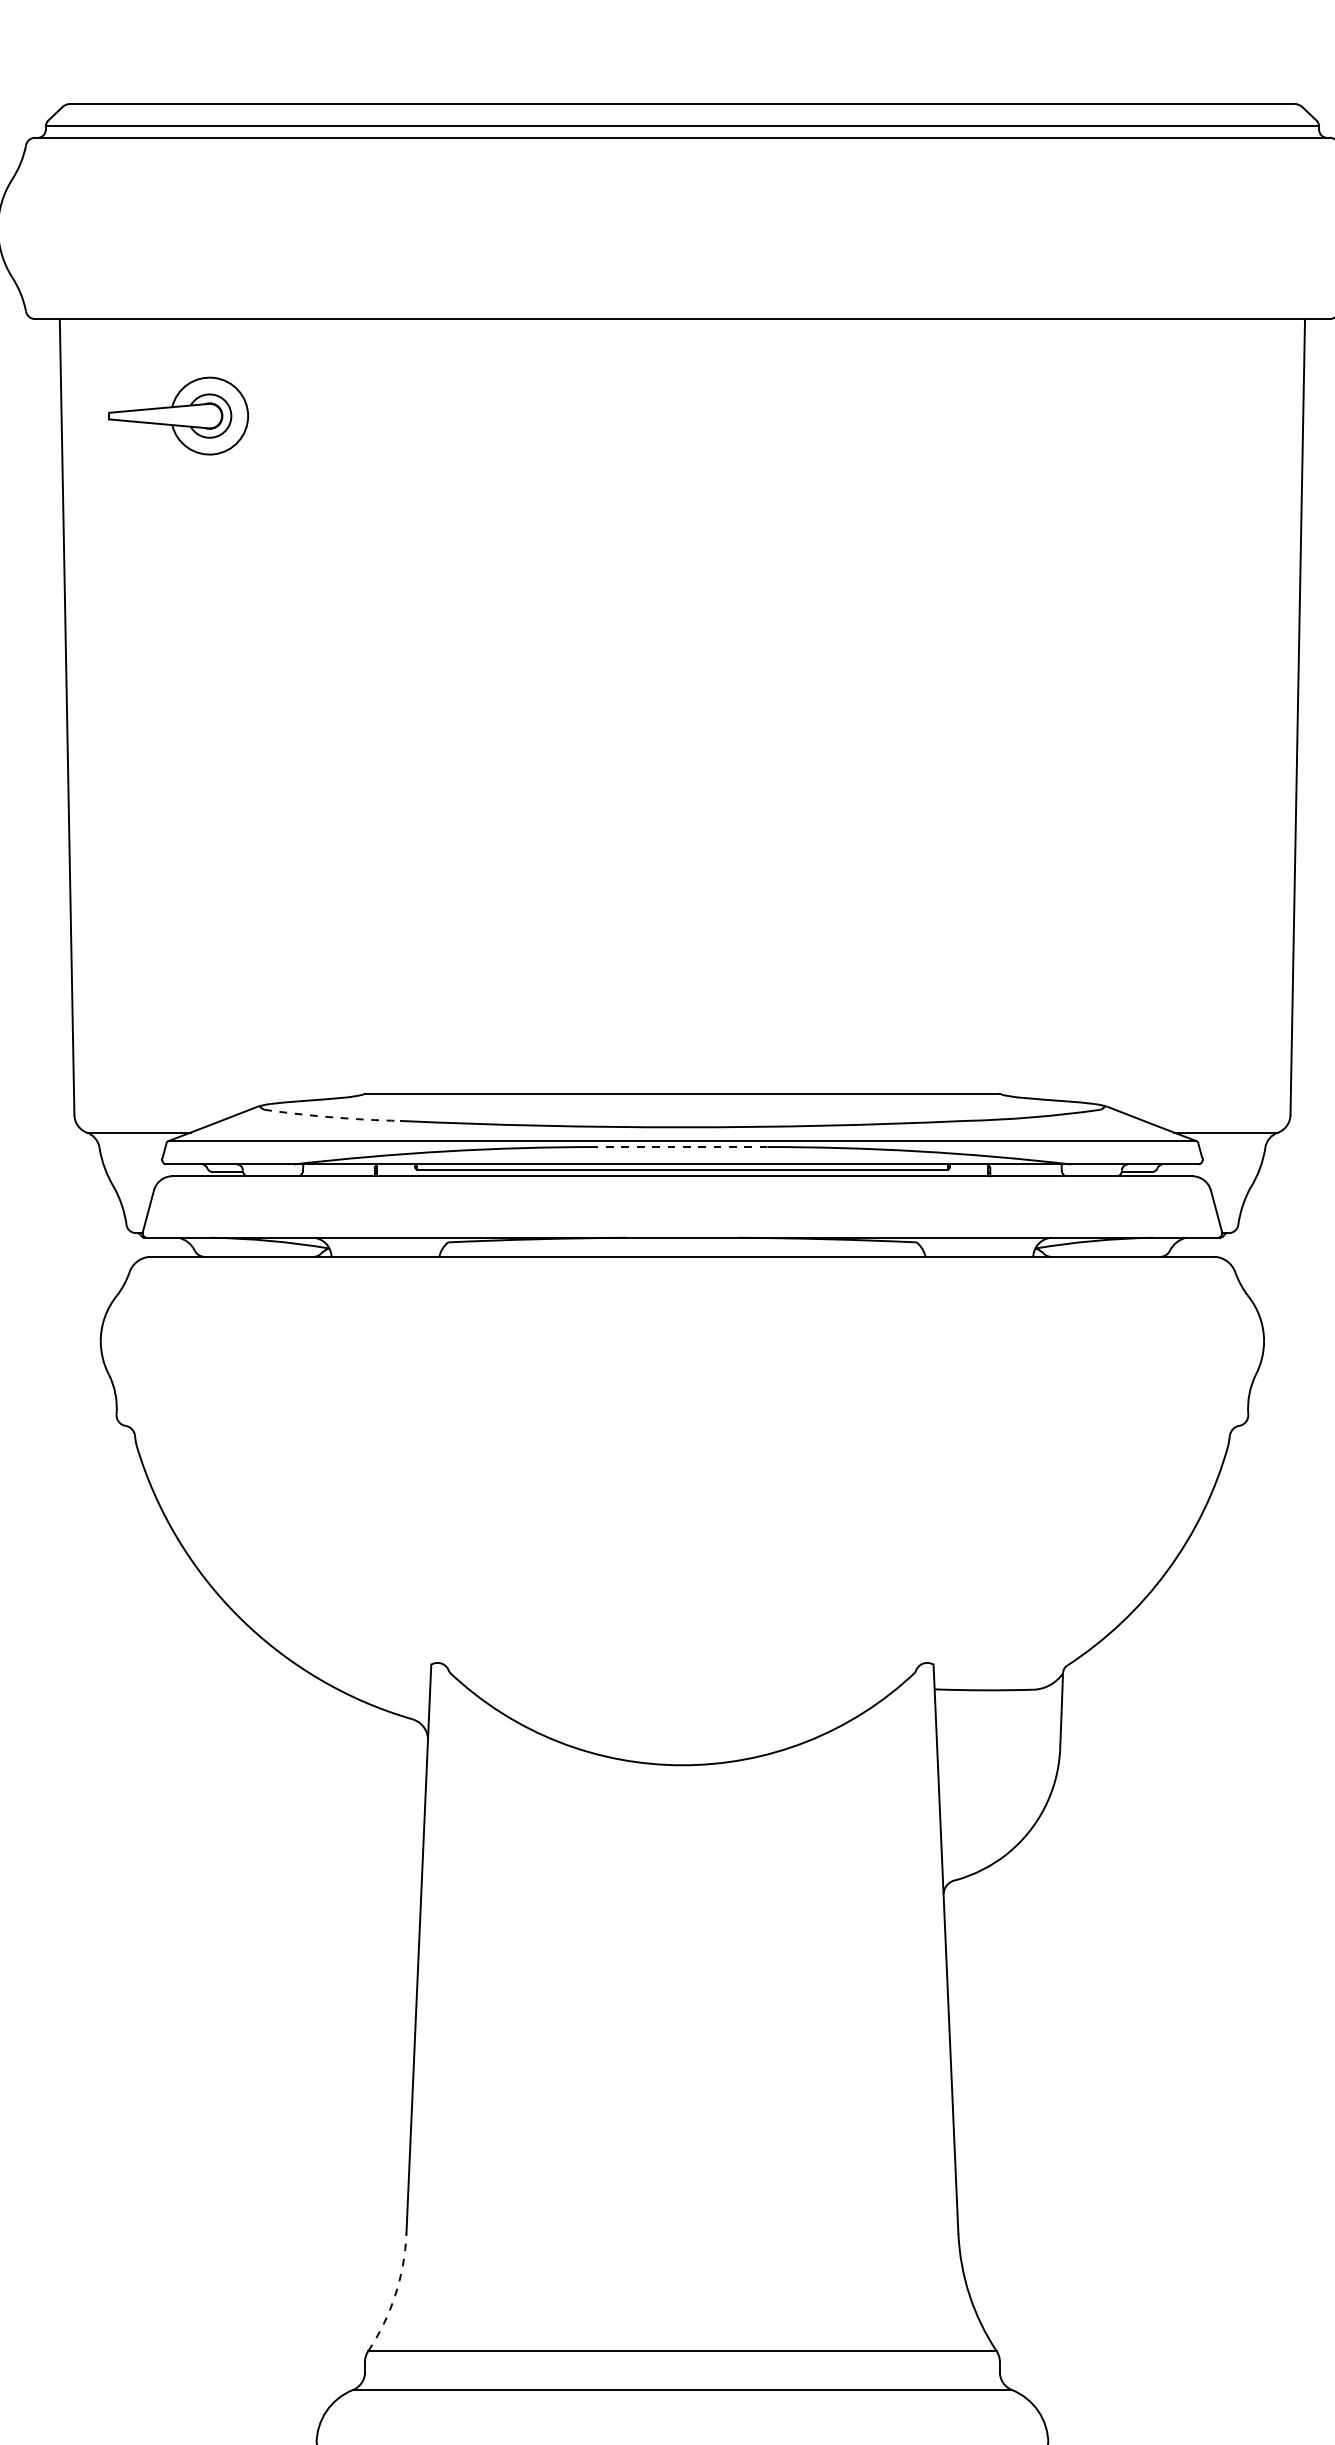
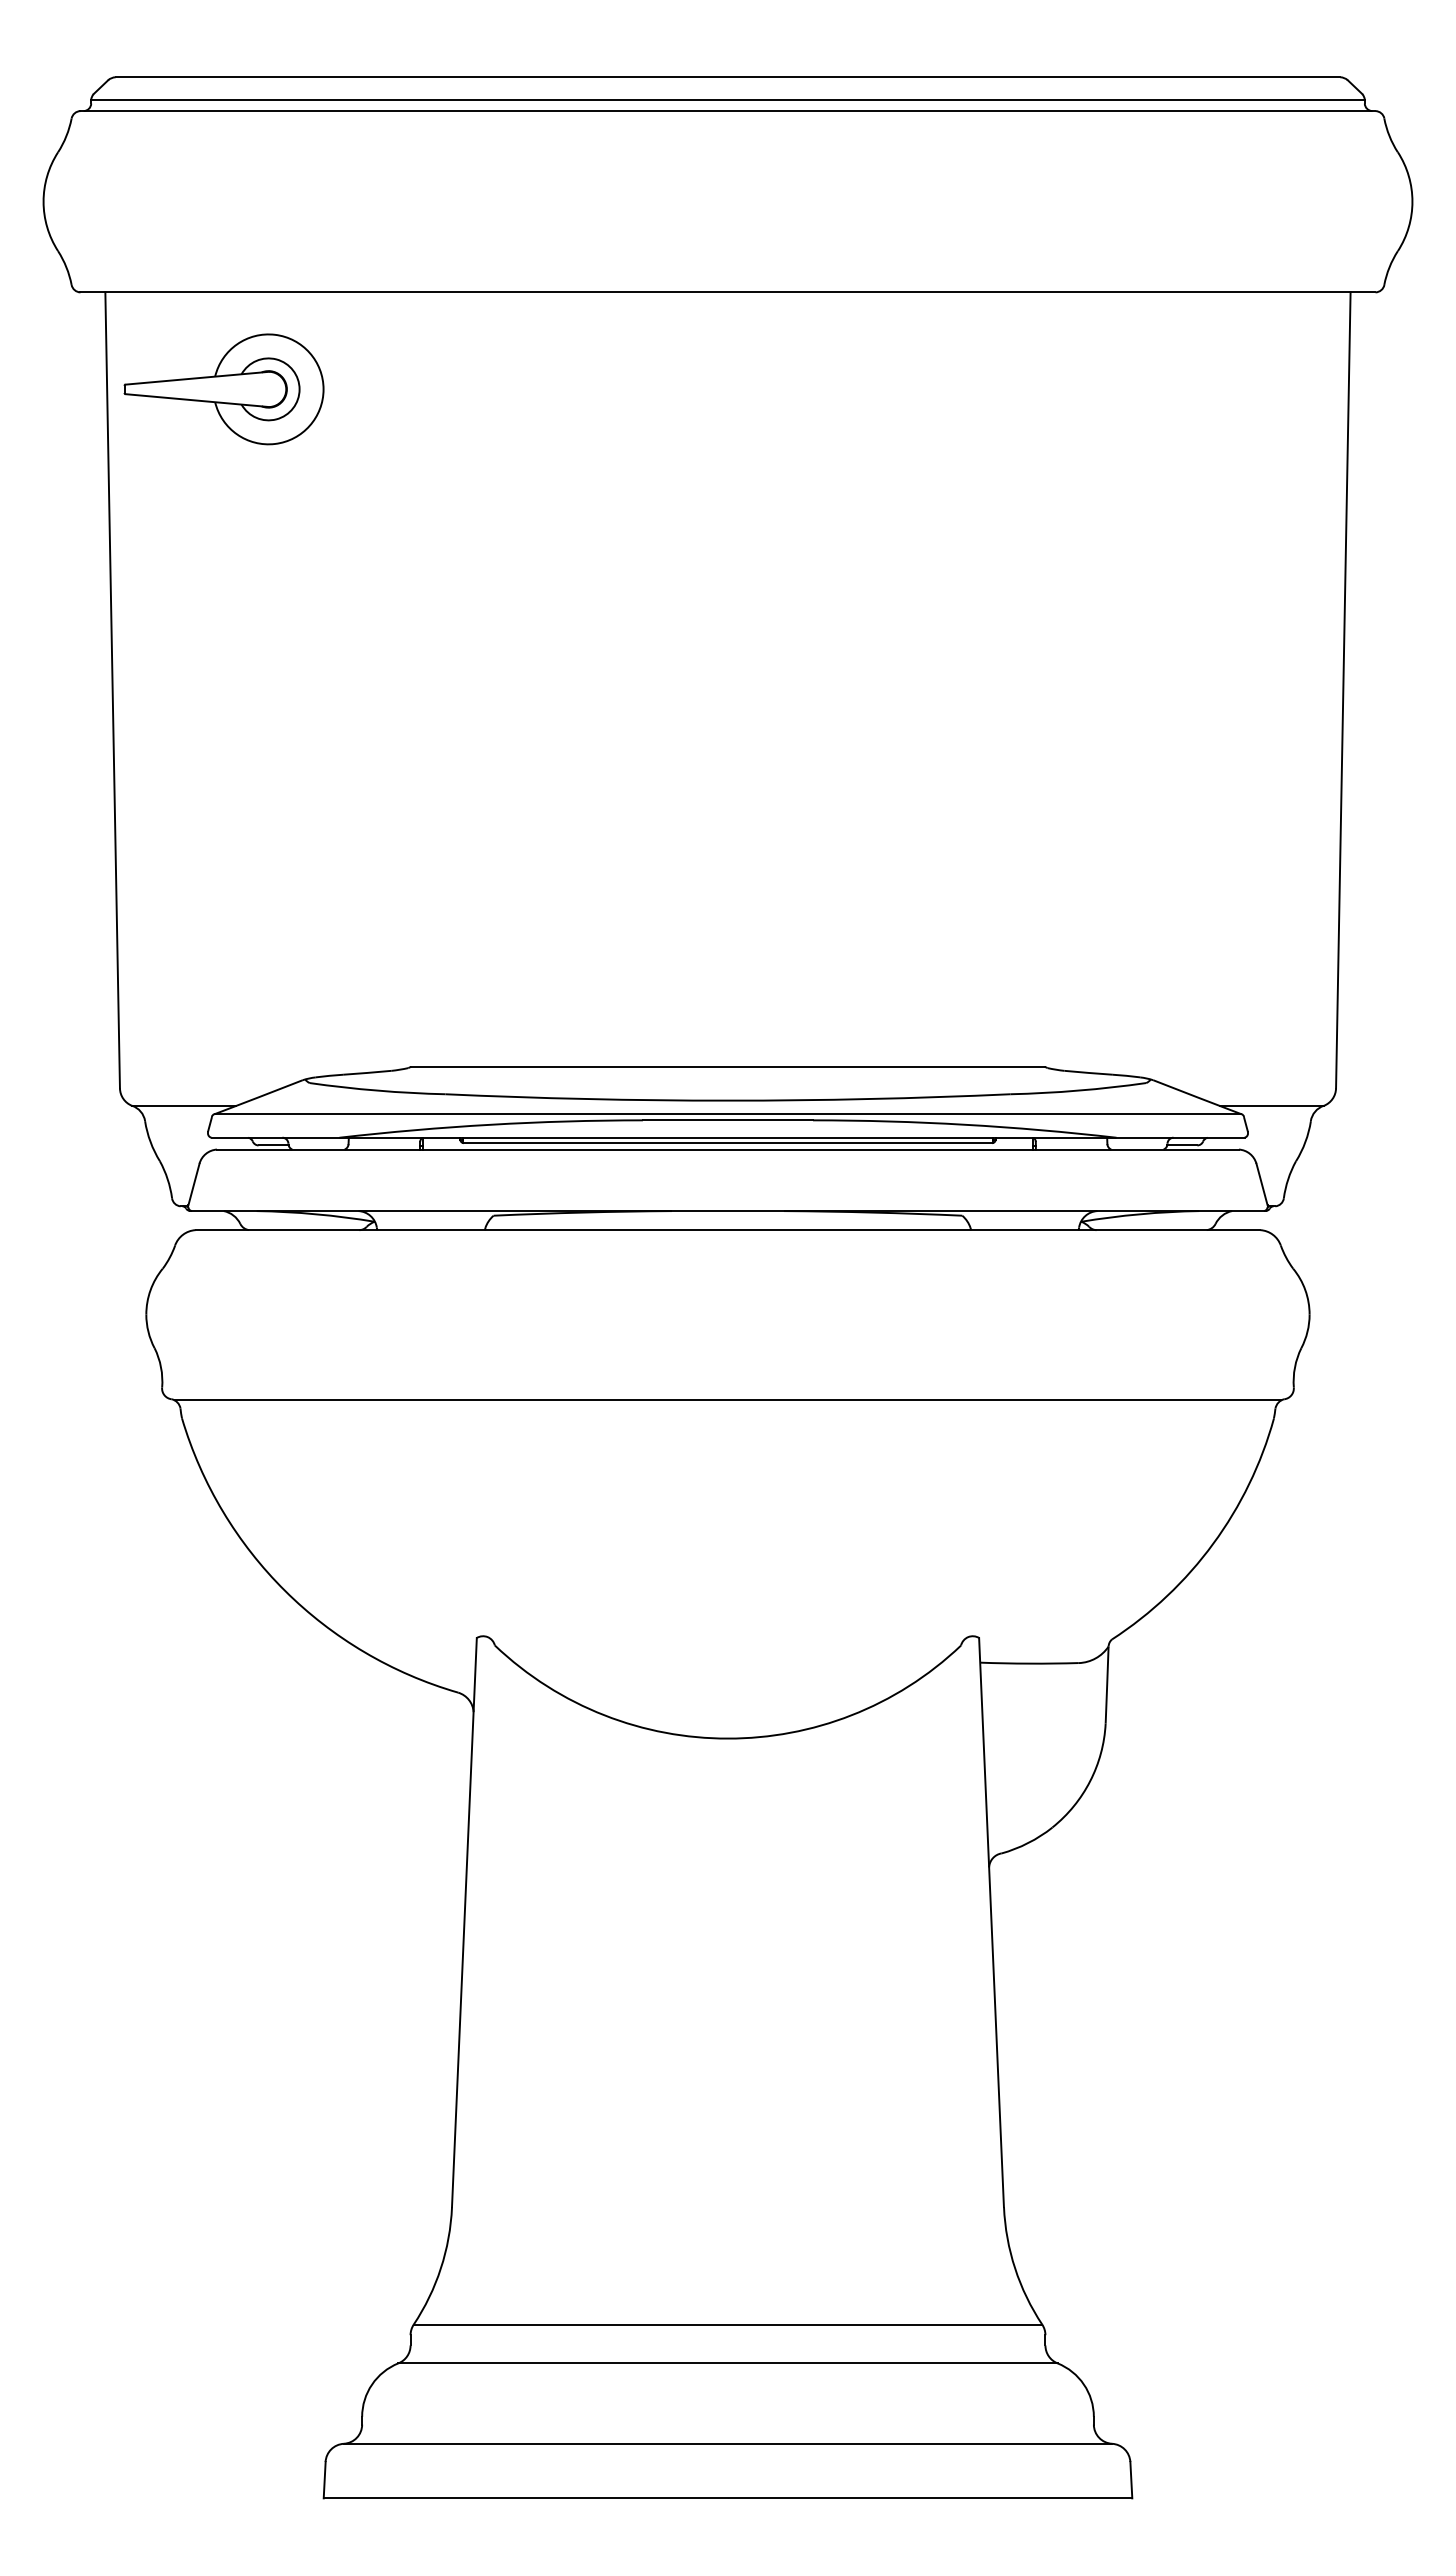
part: (177, 416) -> (223, 389), size x1.43
arc: (331, 1117) -> (377, 1090), dashed -> solid
line: (681, 1147) -> (727, 1120), dashed -> solid
line: (681, 1427) -> (727, 1400), added
arc: (394, 2295) -> (440, 2268), dashed -> solid

